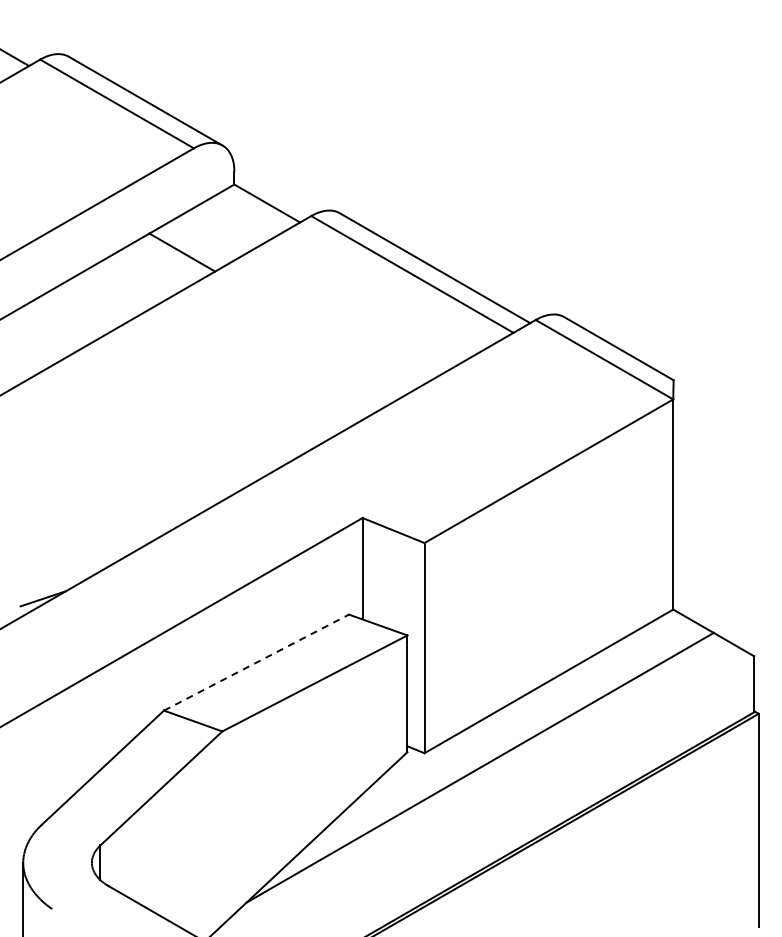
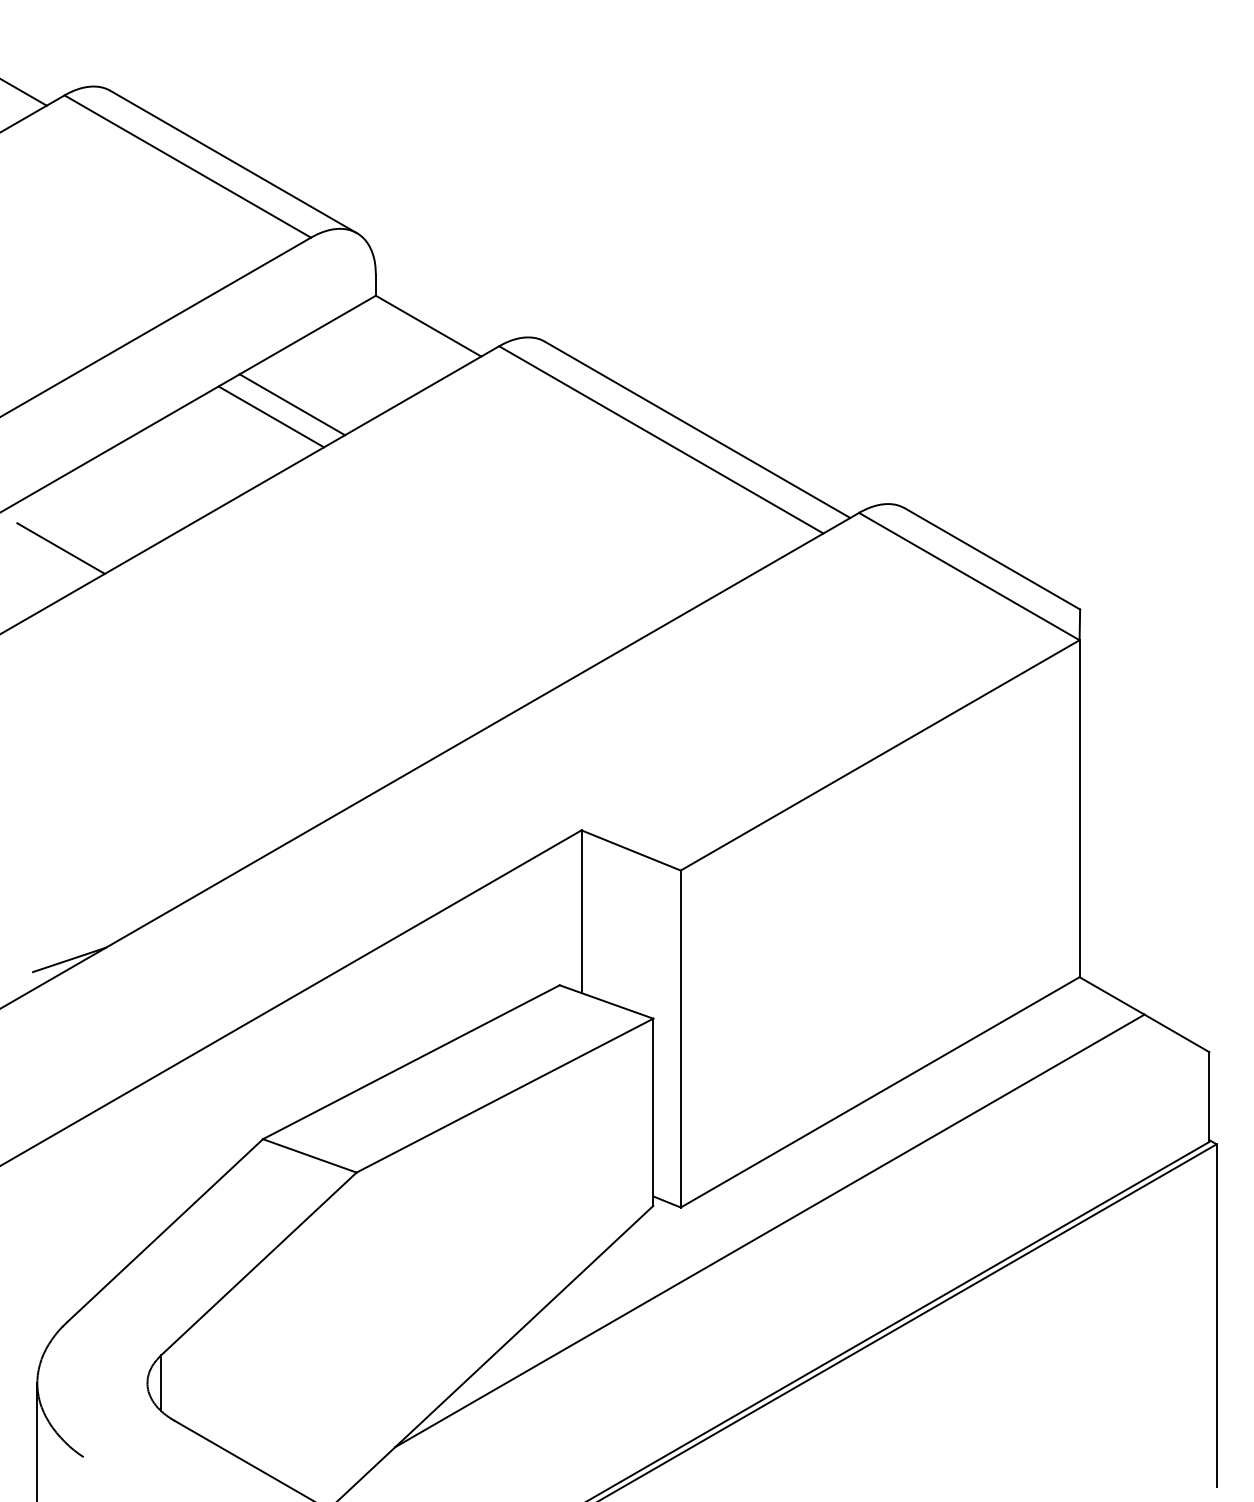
line: (169, 260) -> (271, 417), added
line: (37, 342) -> (60, 548), added
line: (256, 662) -> (411, 1062), dashed -> solid

